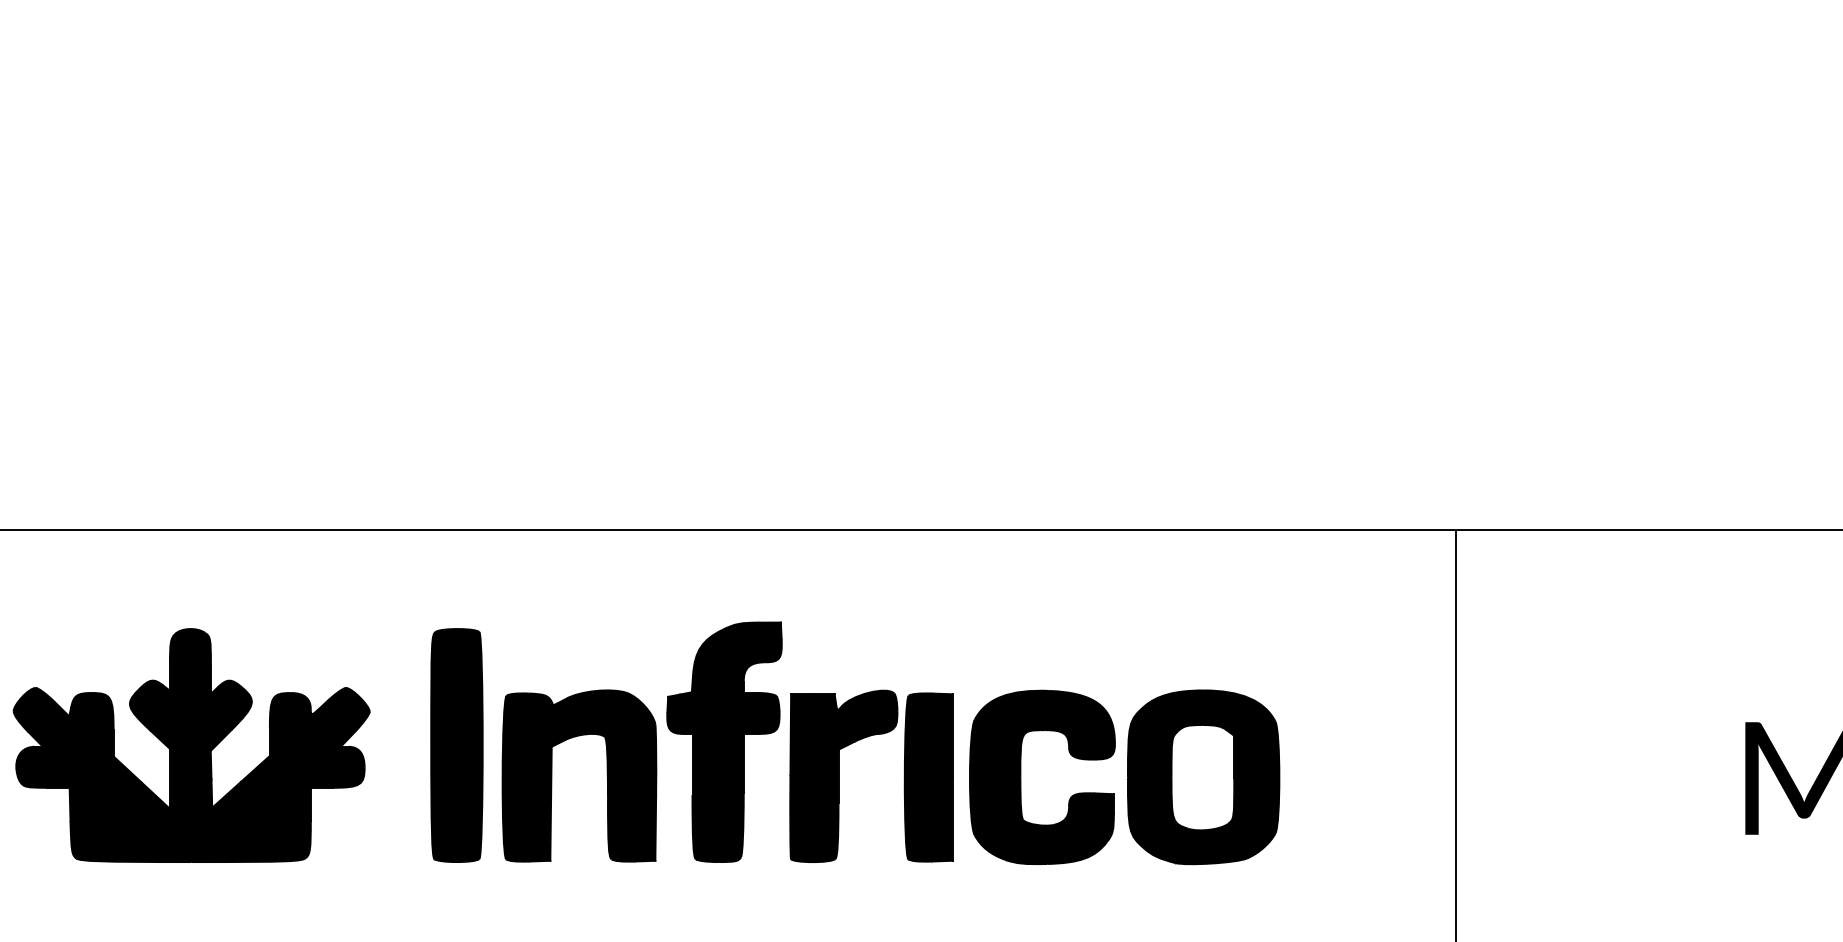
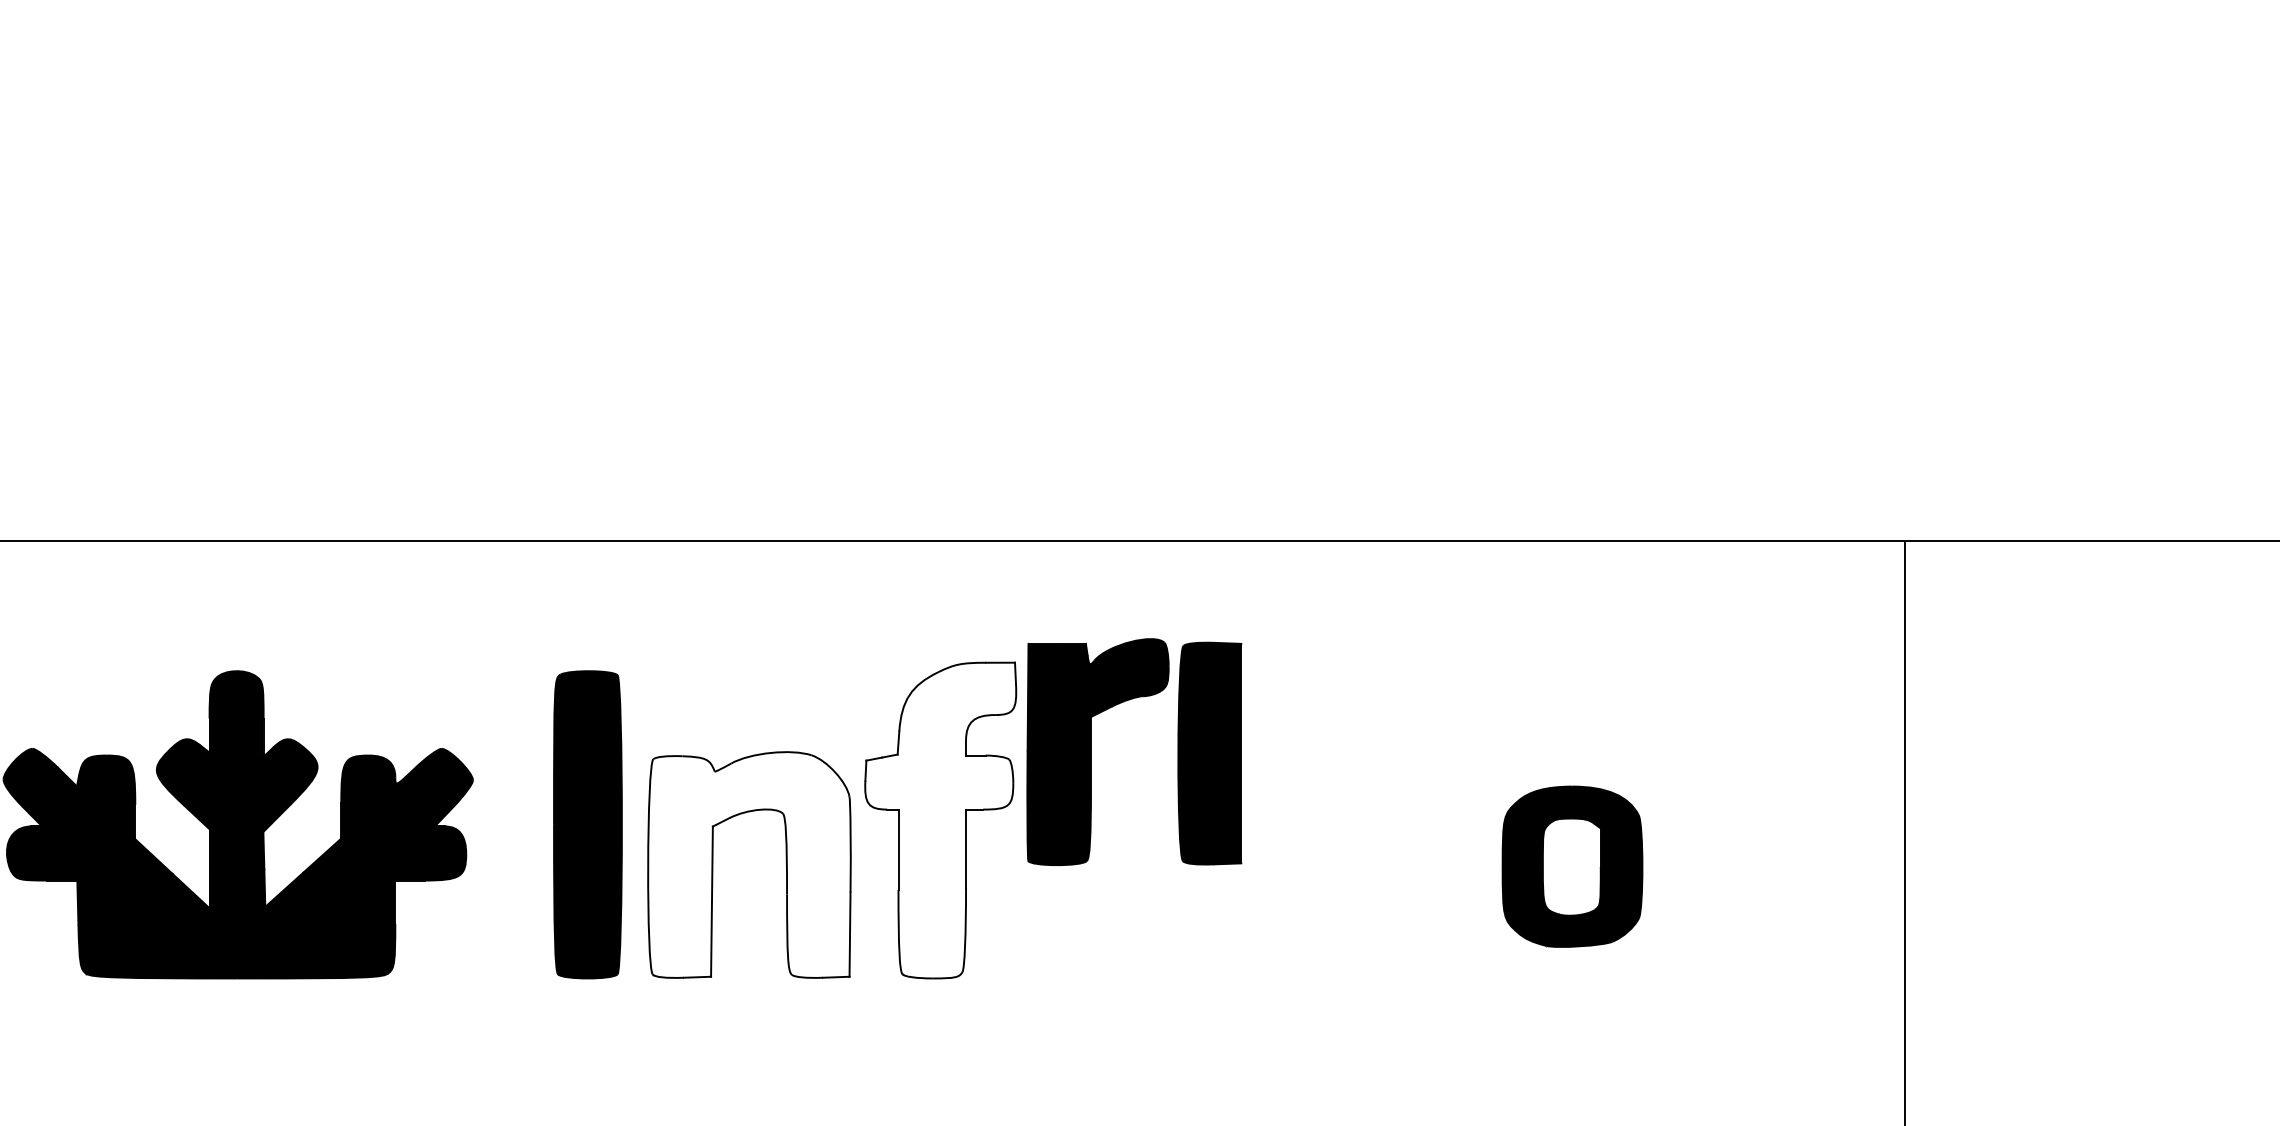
fill: (724, 742) -> (940, 820), removed
fill: (579, 775) -> (749, 864), removed
part: (839, 775) -> (1092, 750), moved
part: (1021, 777) -> (1332, 866), removed
part: (1203, 777) -> (1572, 866), size x0.7

